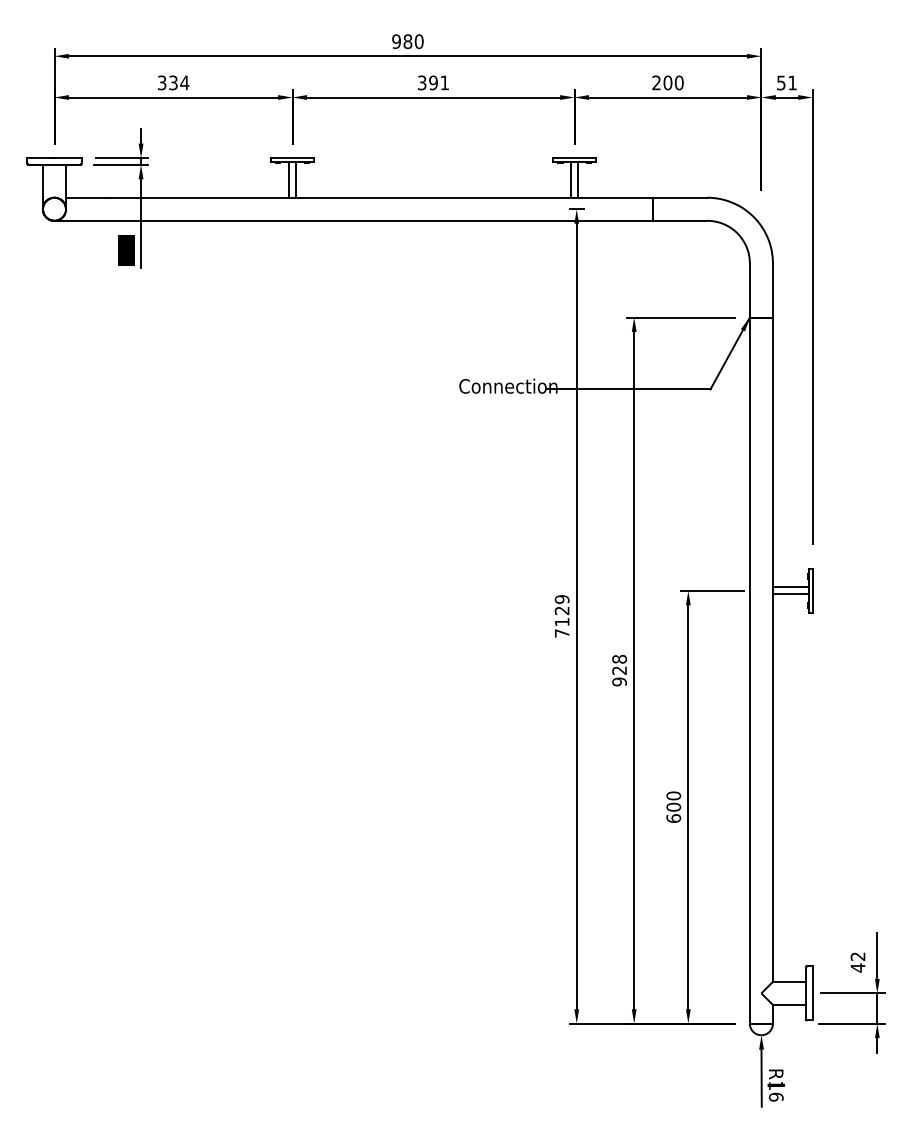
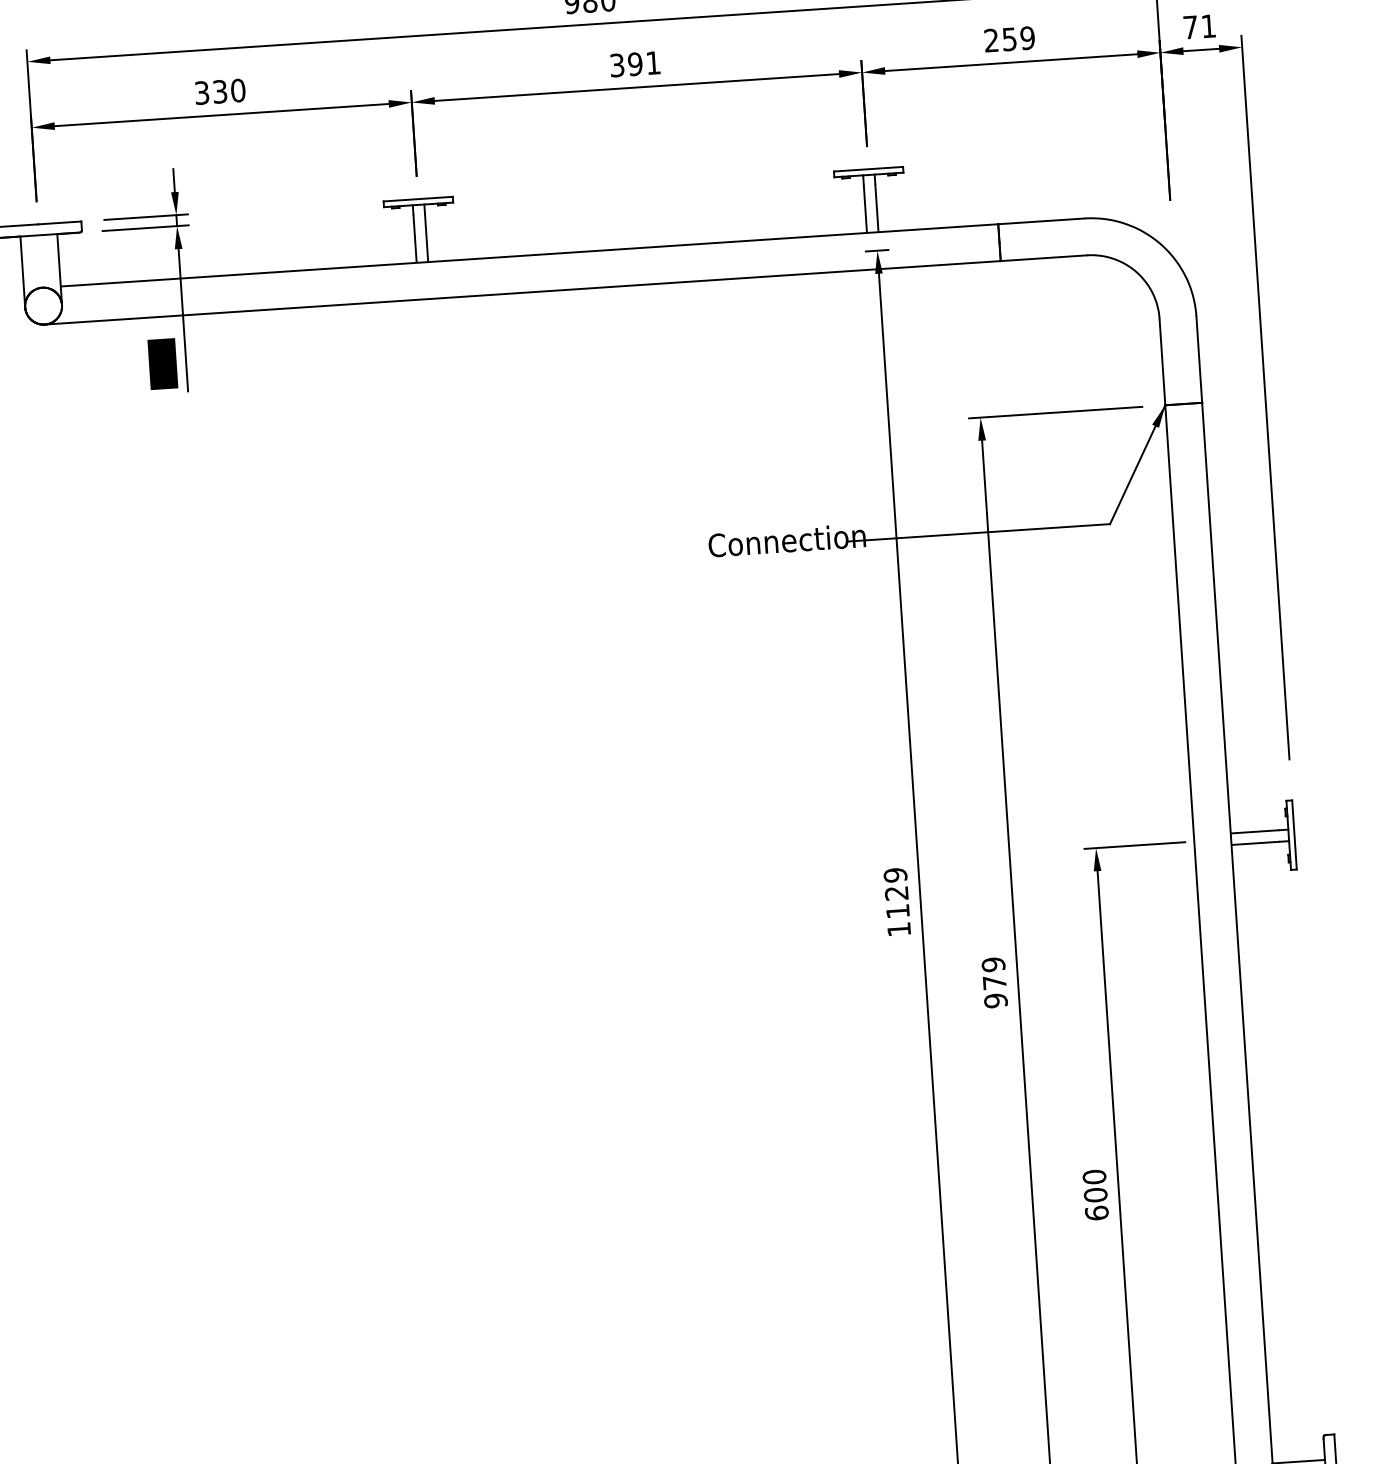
text: (184, 82) -> (237, 89), 334 -> 330
text: (673, 82) -> (1018, 38), 200 -> 259
text: (781, 83) -> (1190, 28), 51 -> 71
text: (562, 633) -> (899, 929), 7129 -> 1129
text: (619, 664) -> (993, 973), 928 -> 979

